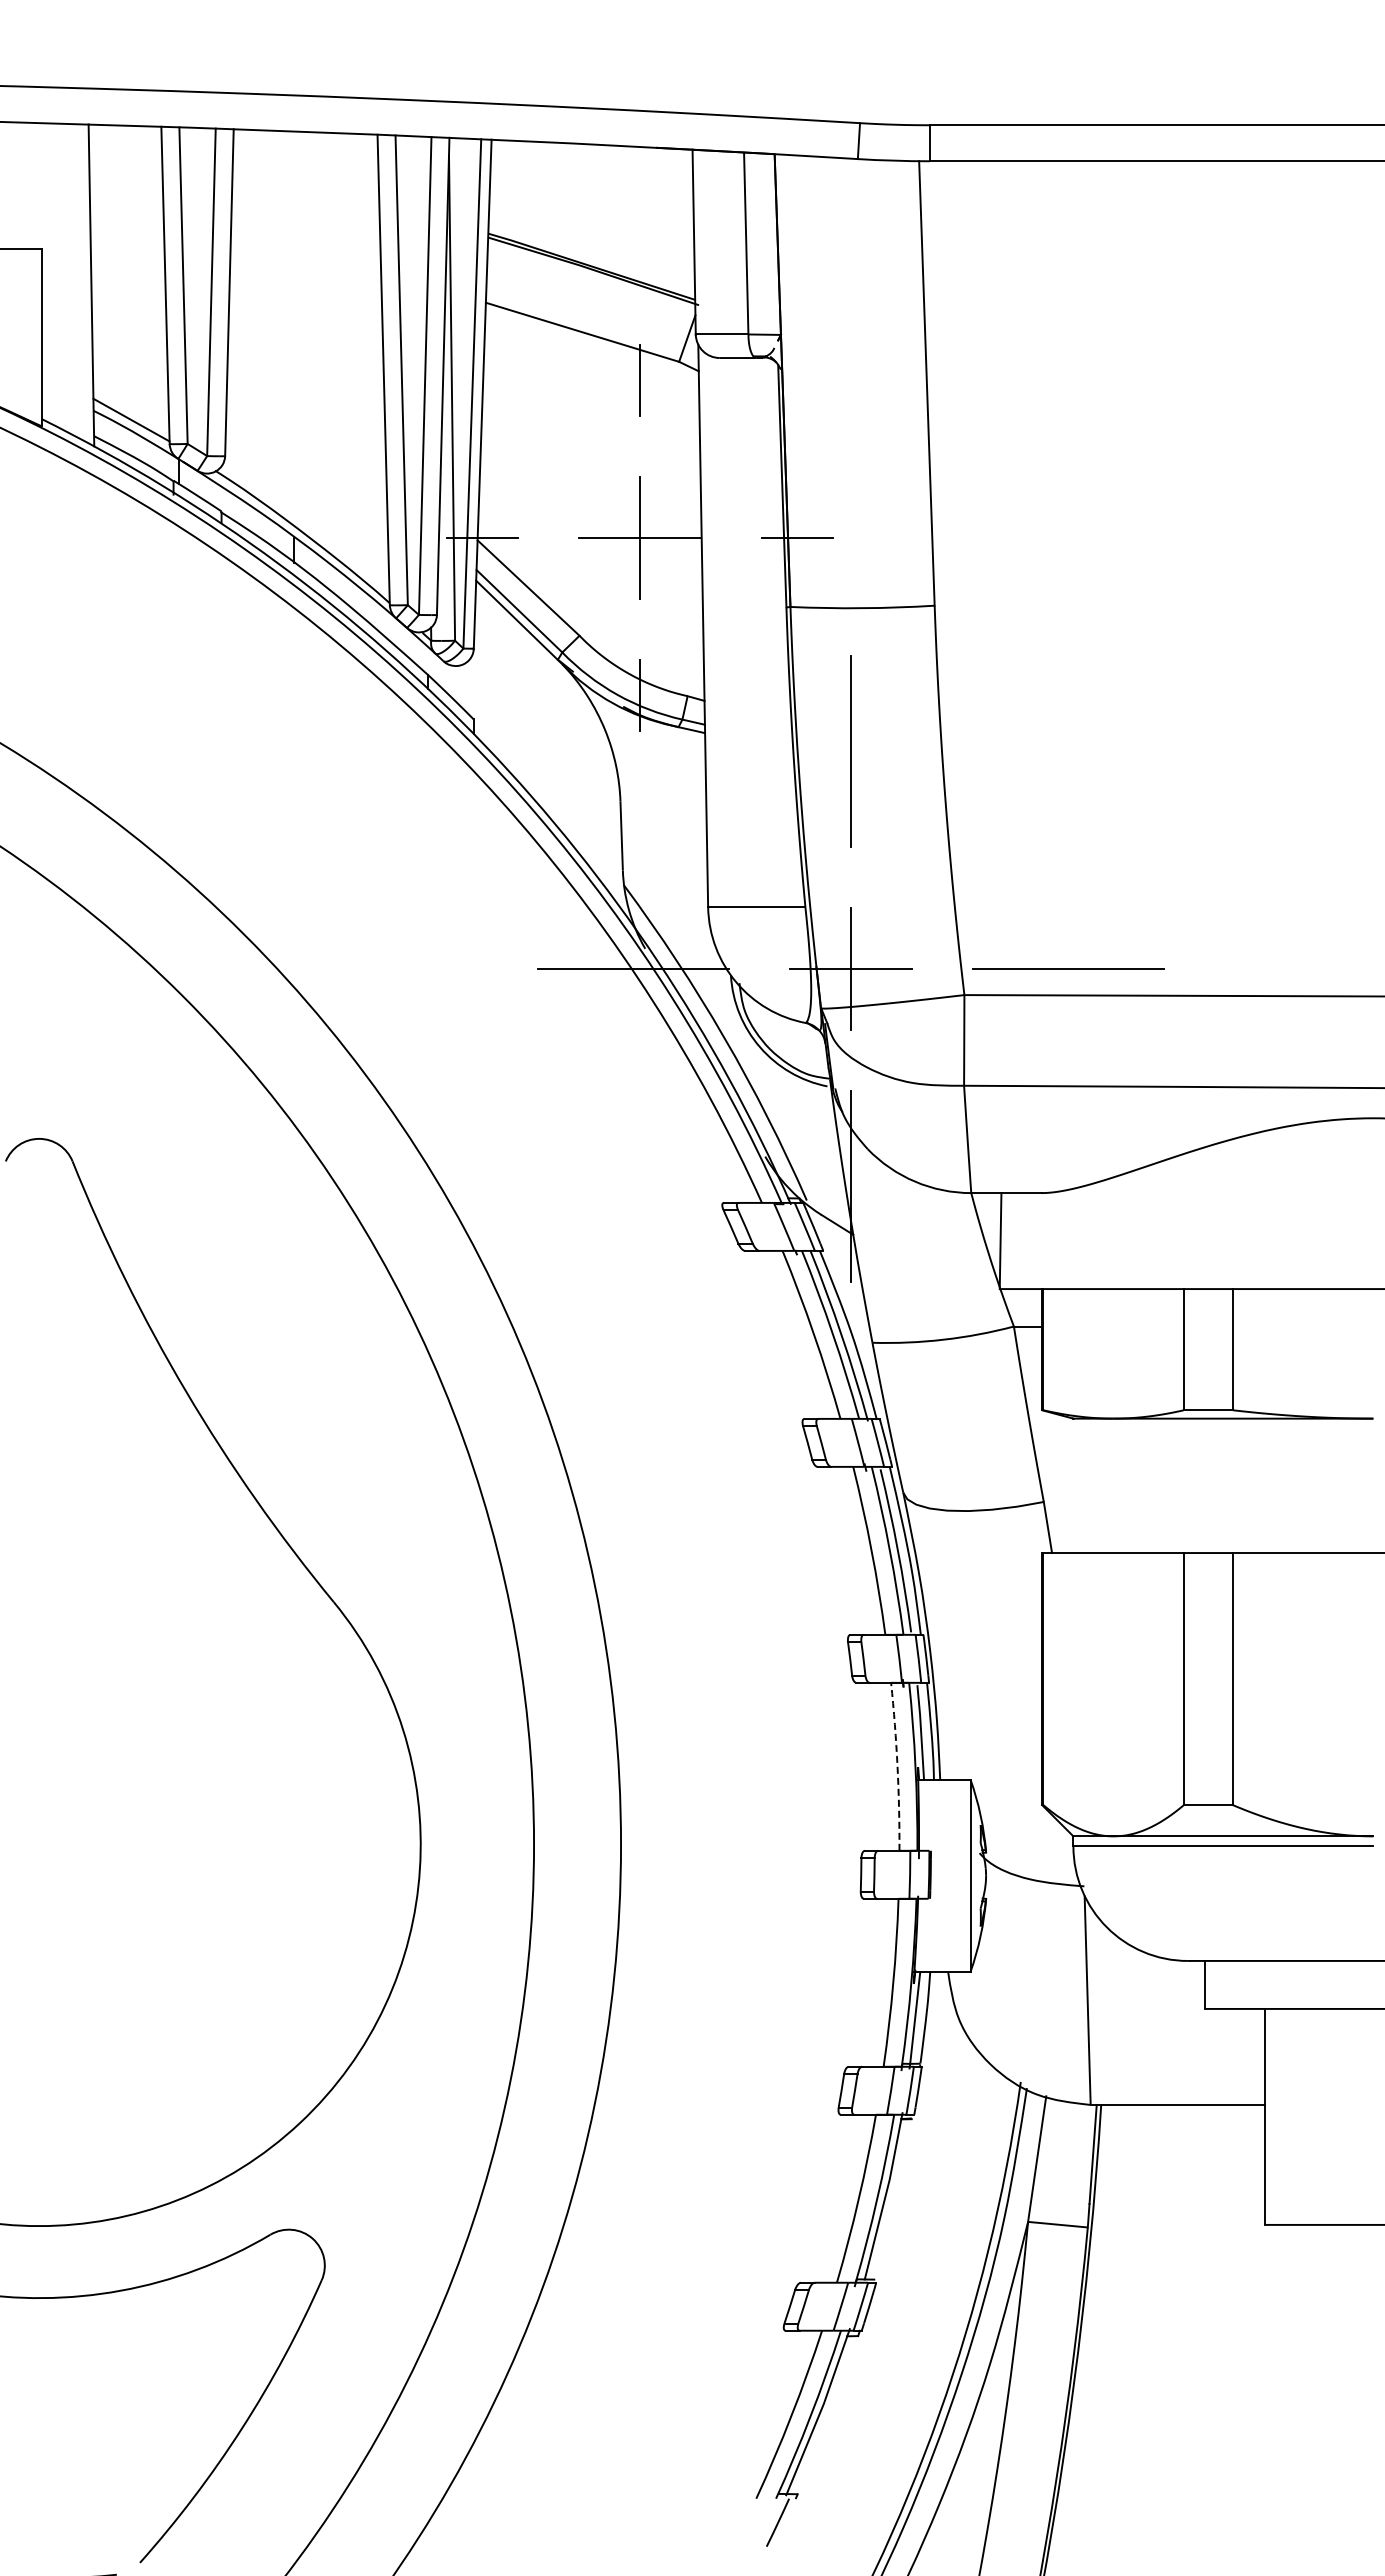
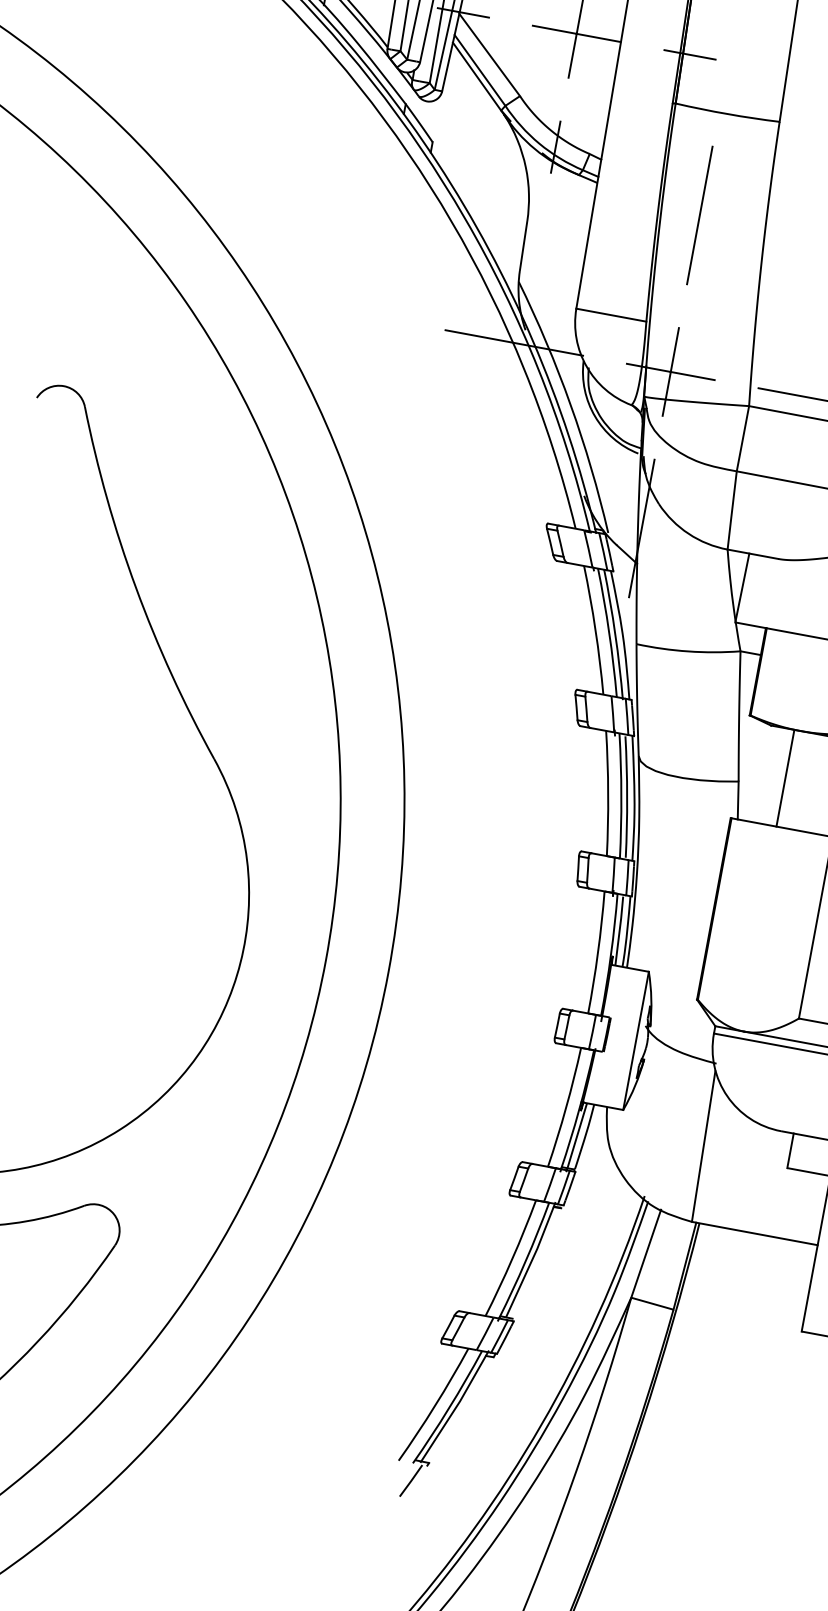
line: (1105, 1485) -> (785, 777), added
arc: (897, 1766) -> (598, 952), dashed -> solid

